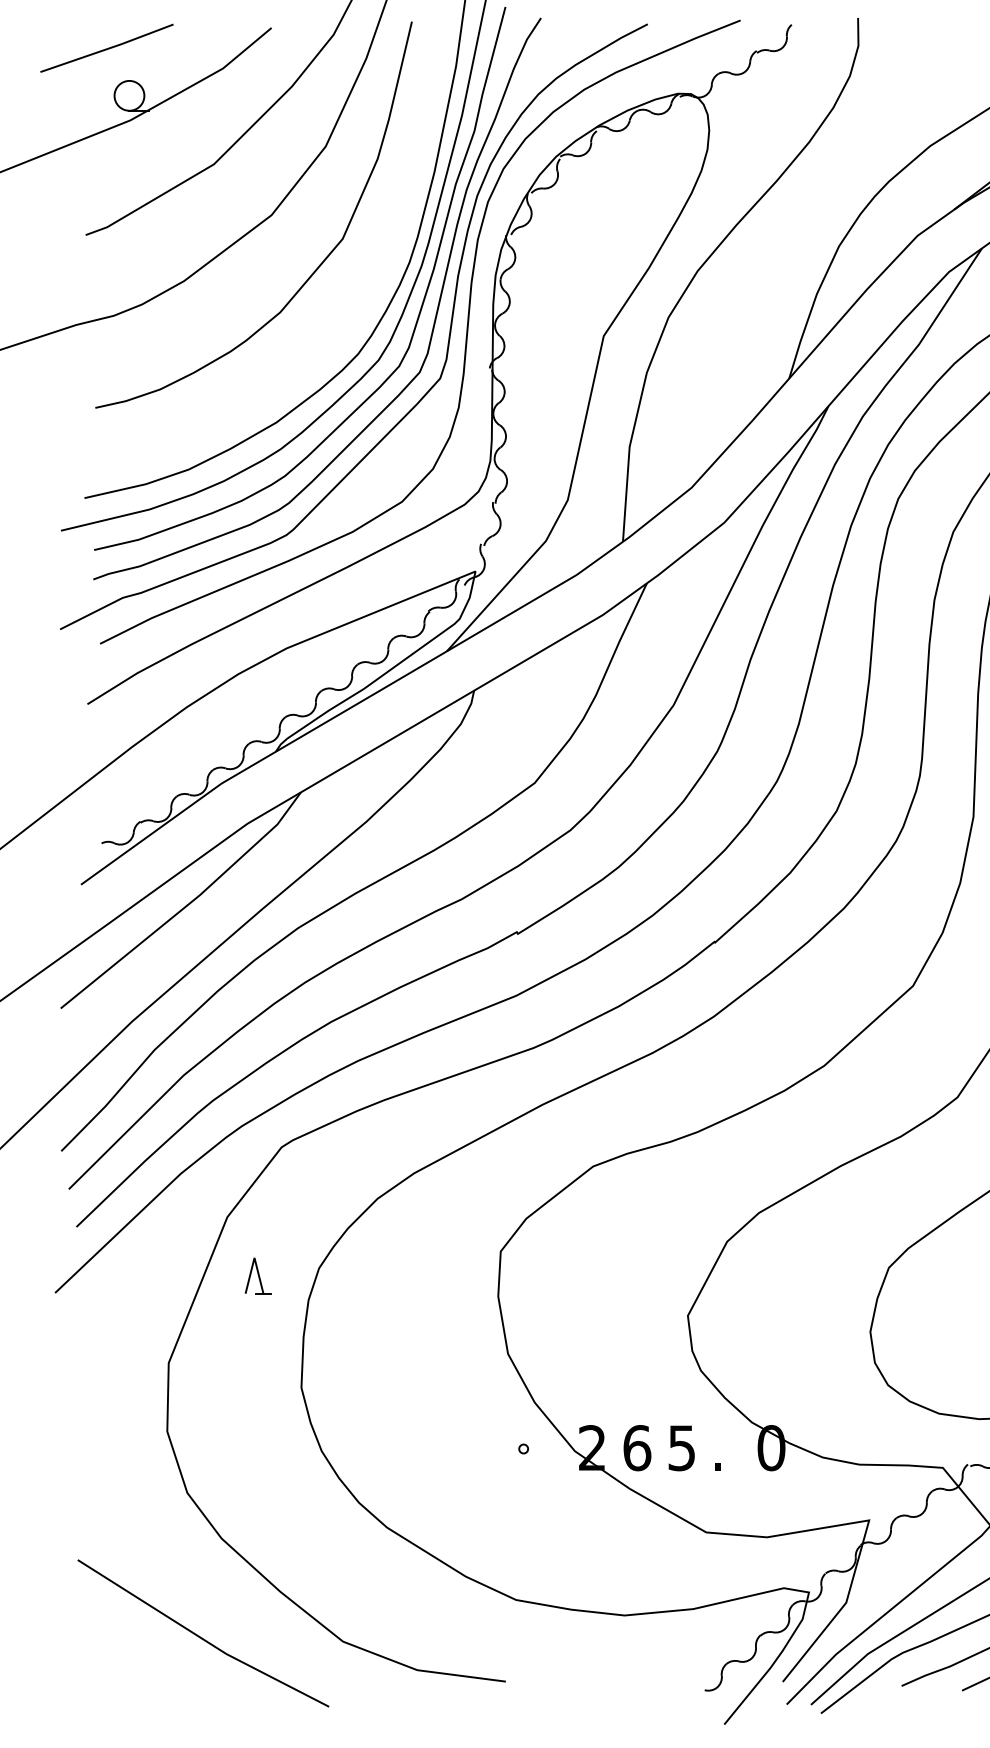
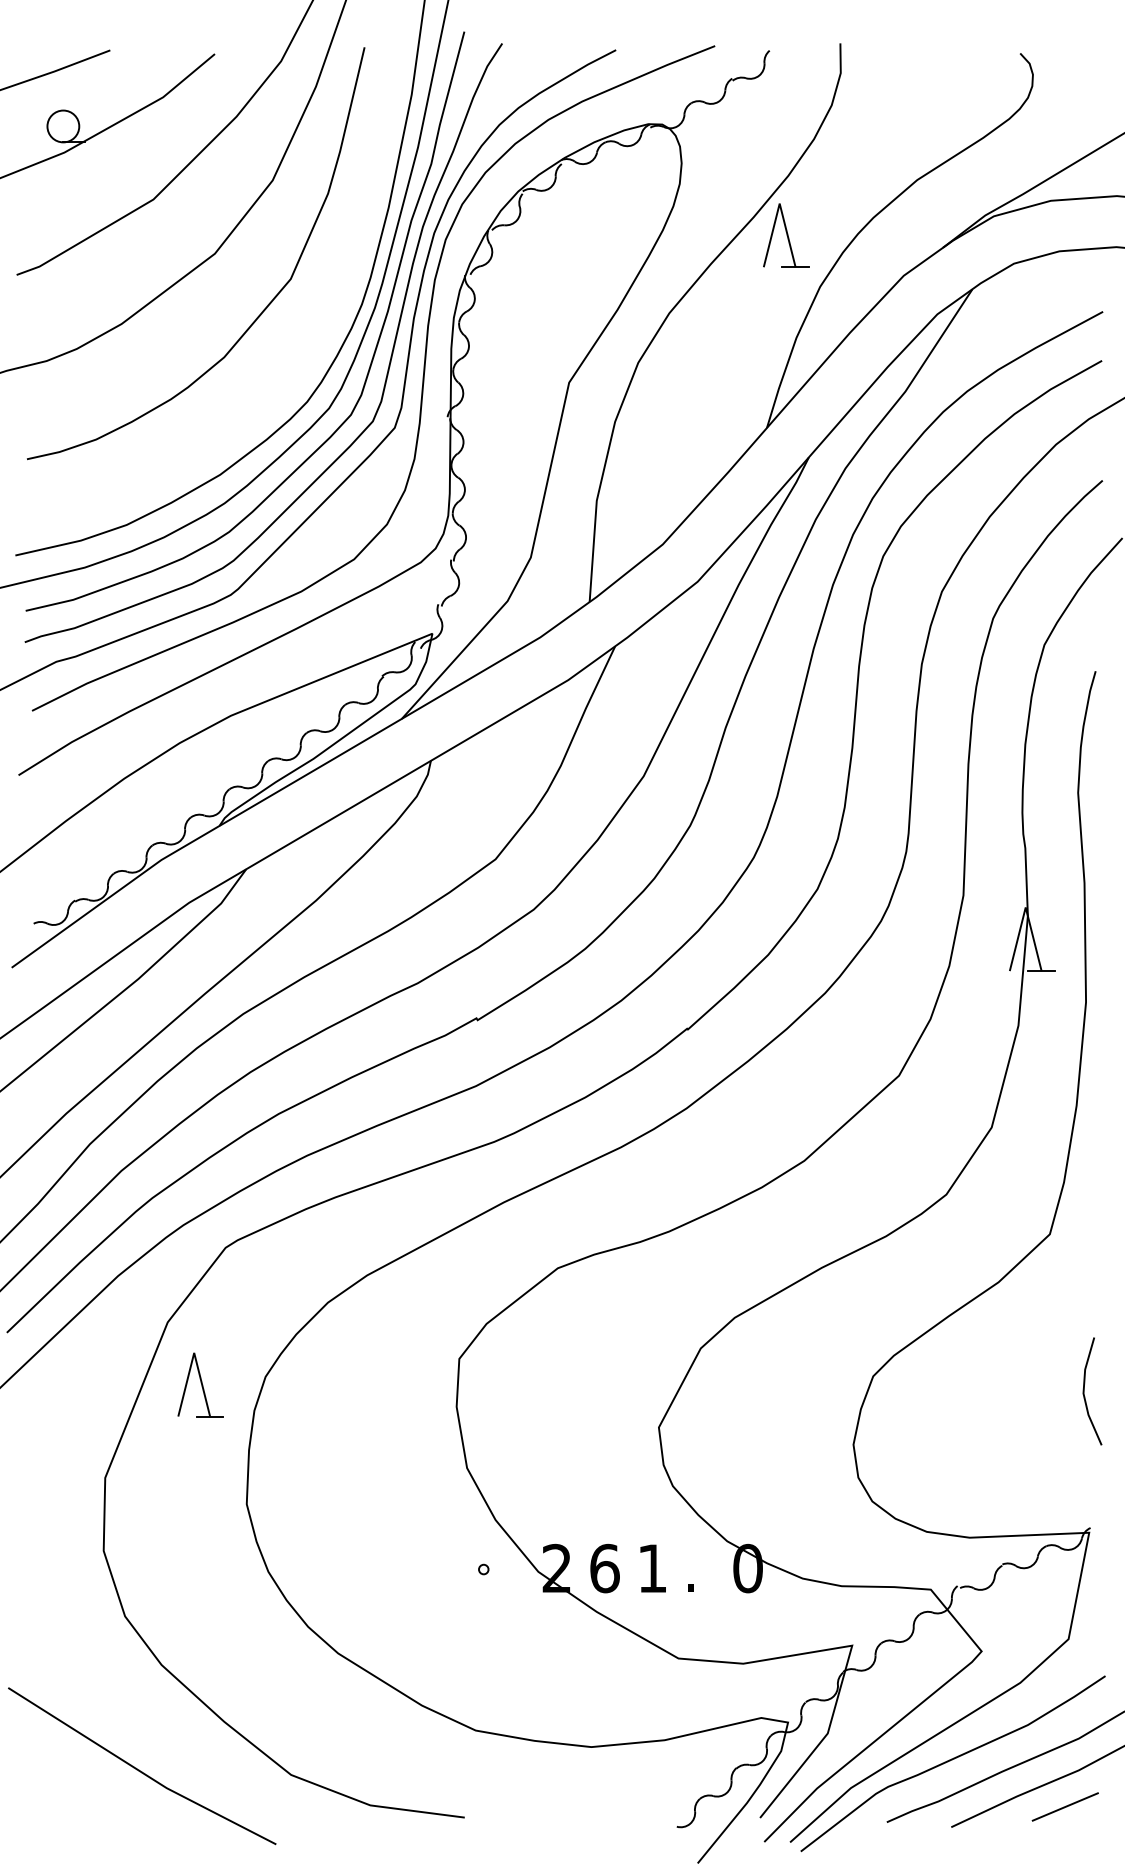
part: (807, 198) -> (786, 235), added
part: (258, 1275) -> (200, 1384), size x1.67
text: (681, 1448) -> (652, 1568), 5 -> 1

